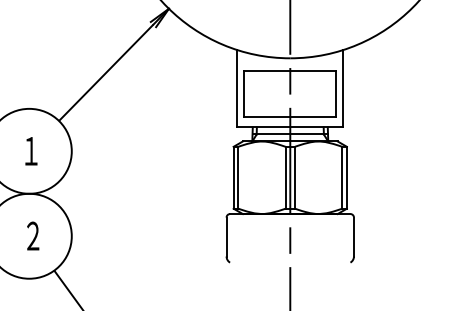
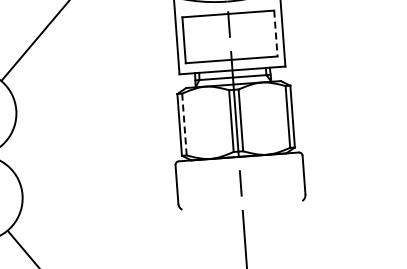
line: (336, 94) -> (276, 34), solid -> dashed
line: (238, 177) -> (184, 124), solid -> dashed

